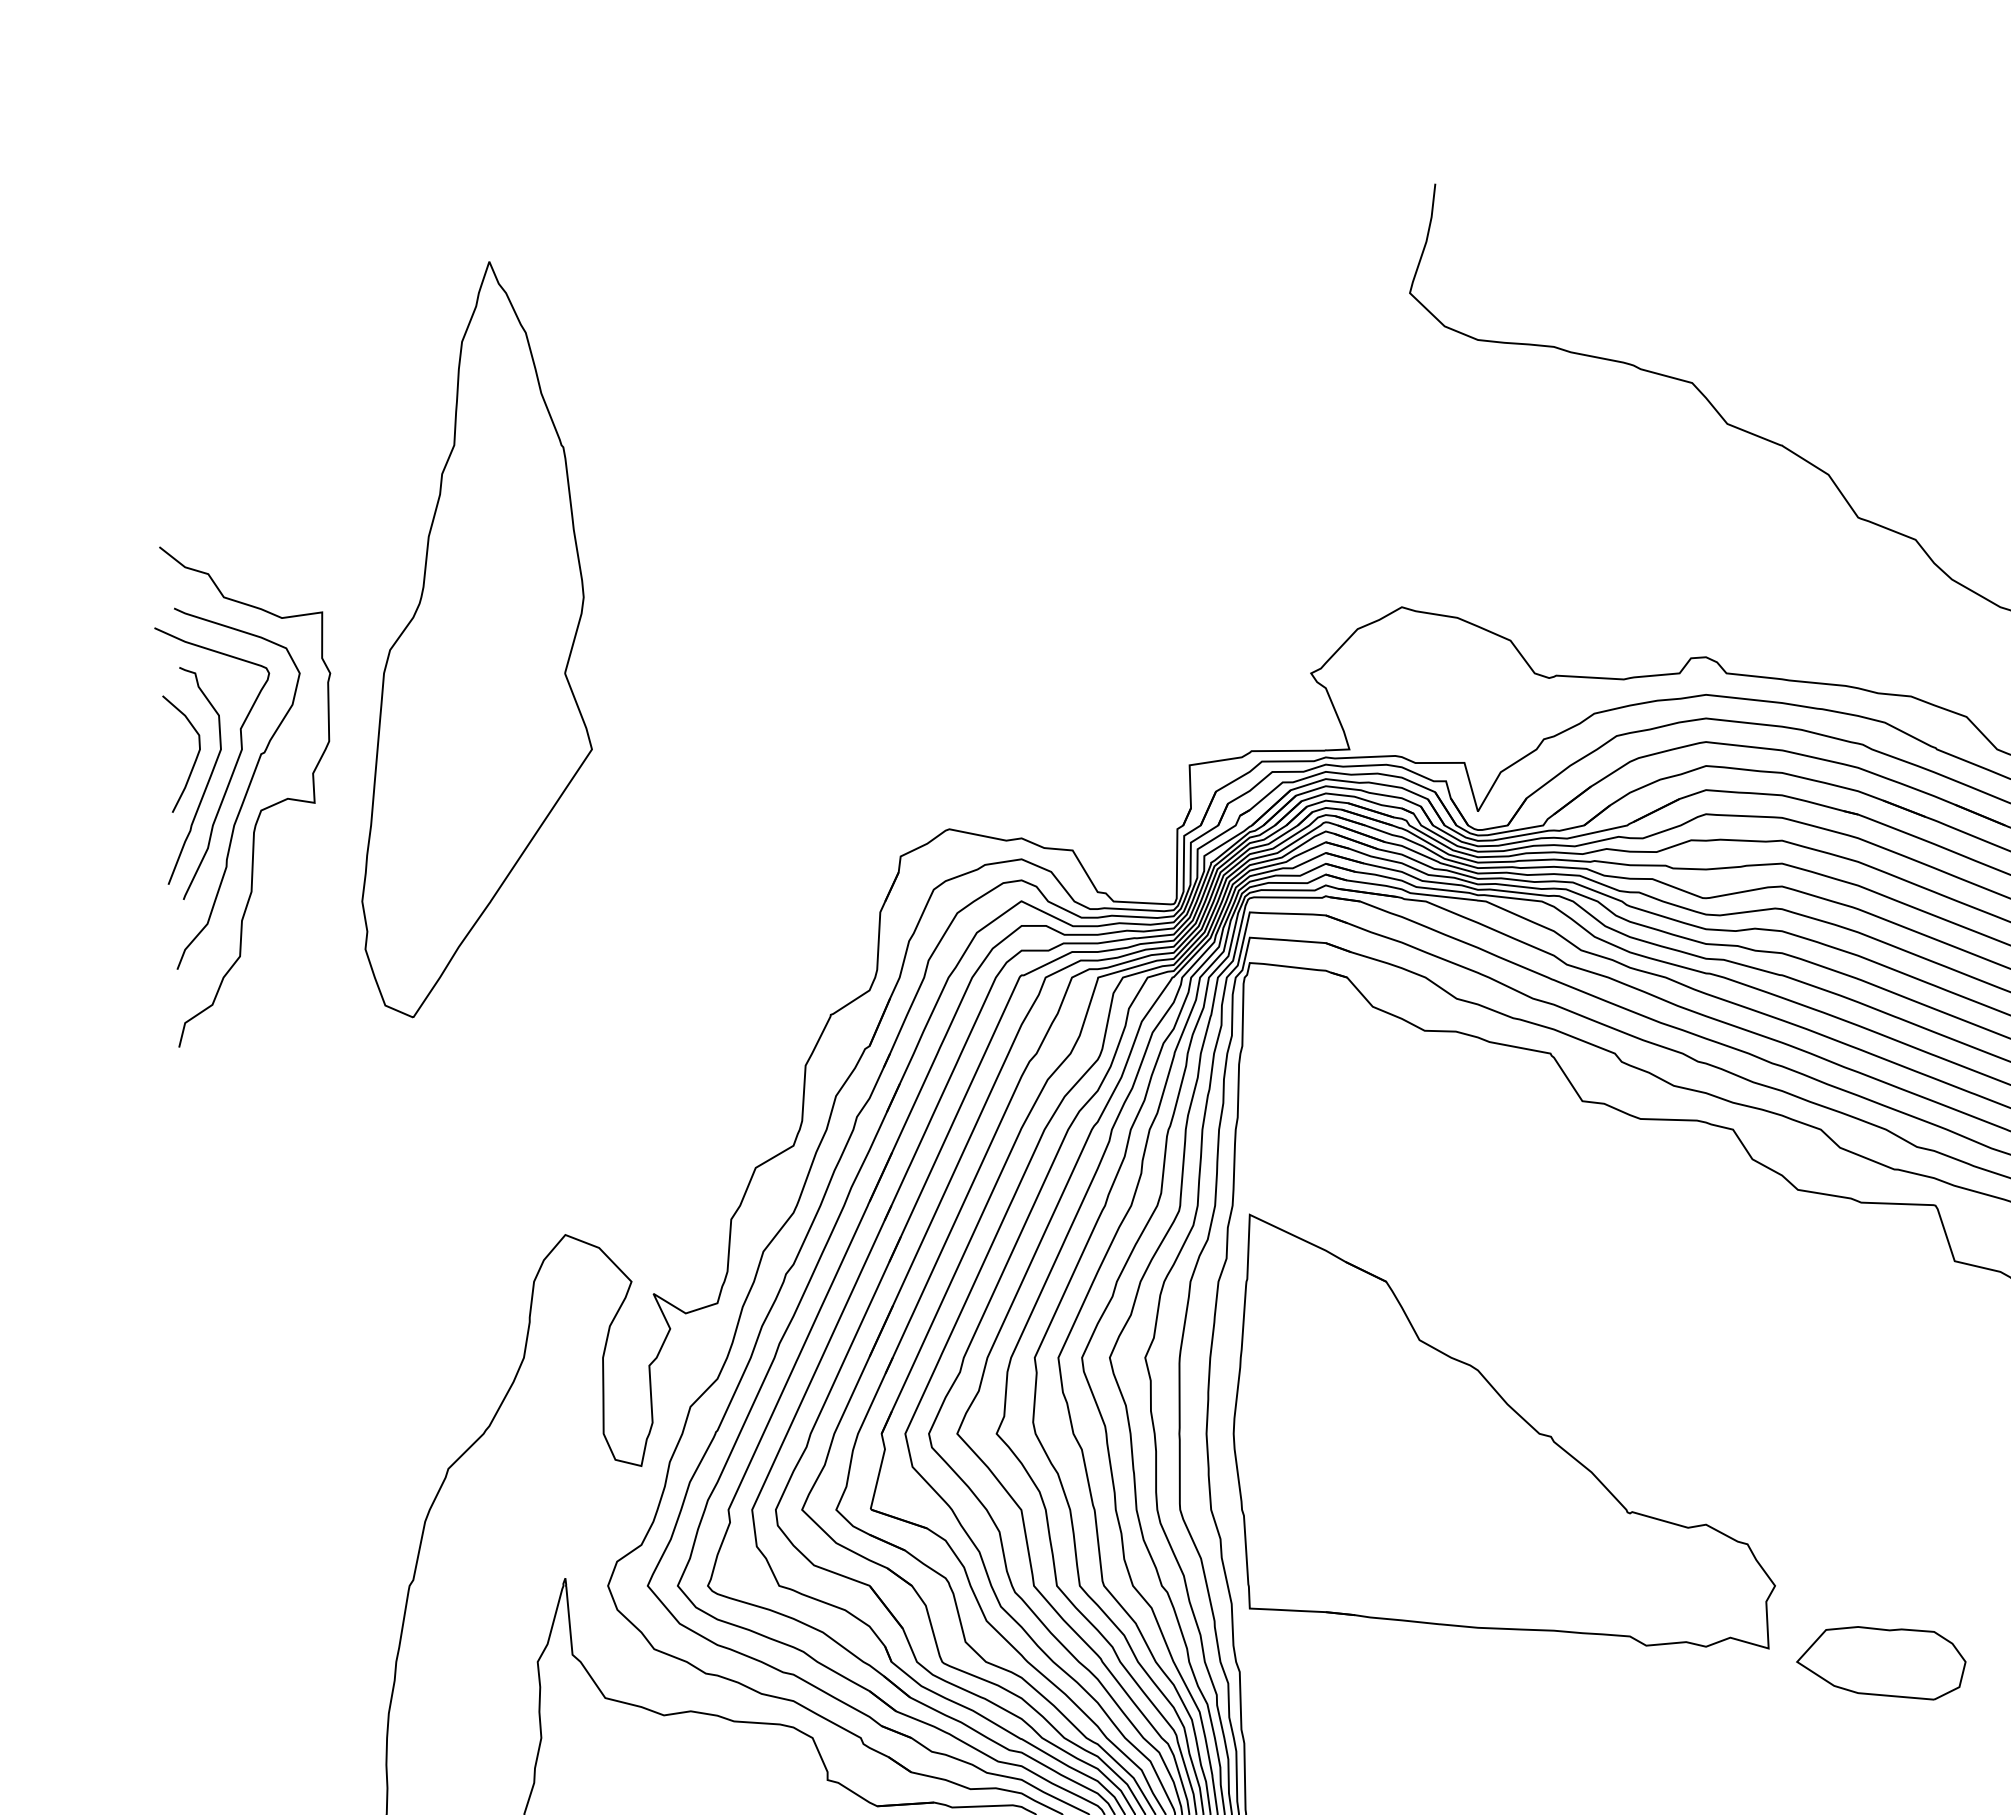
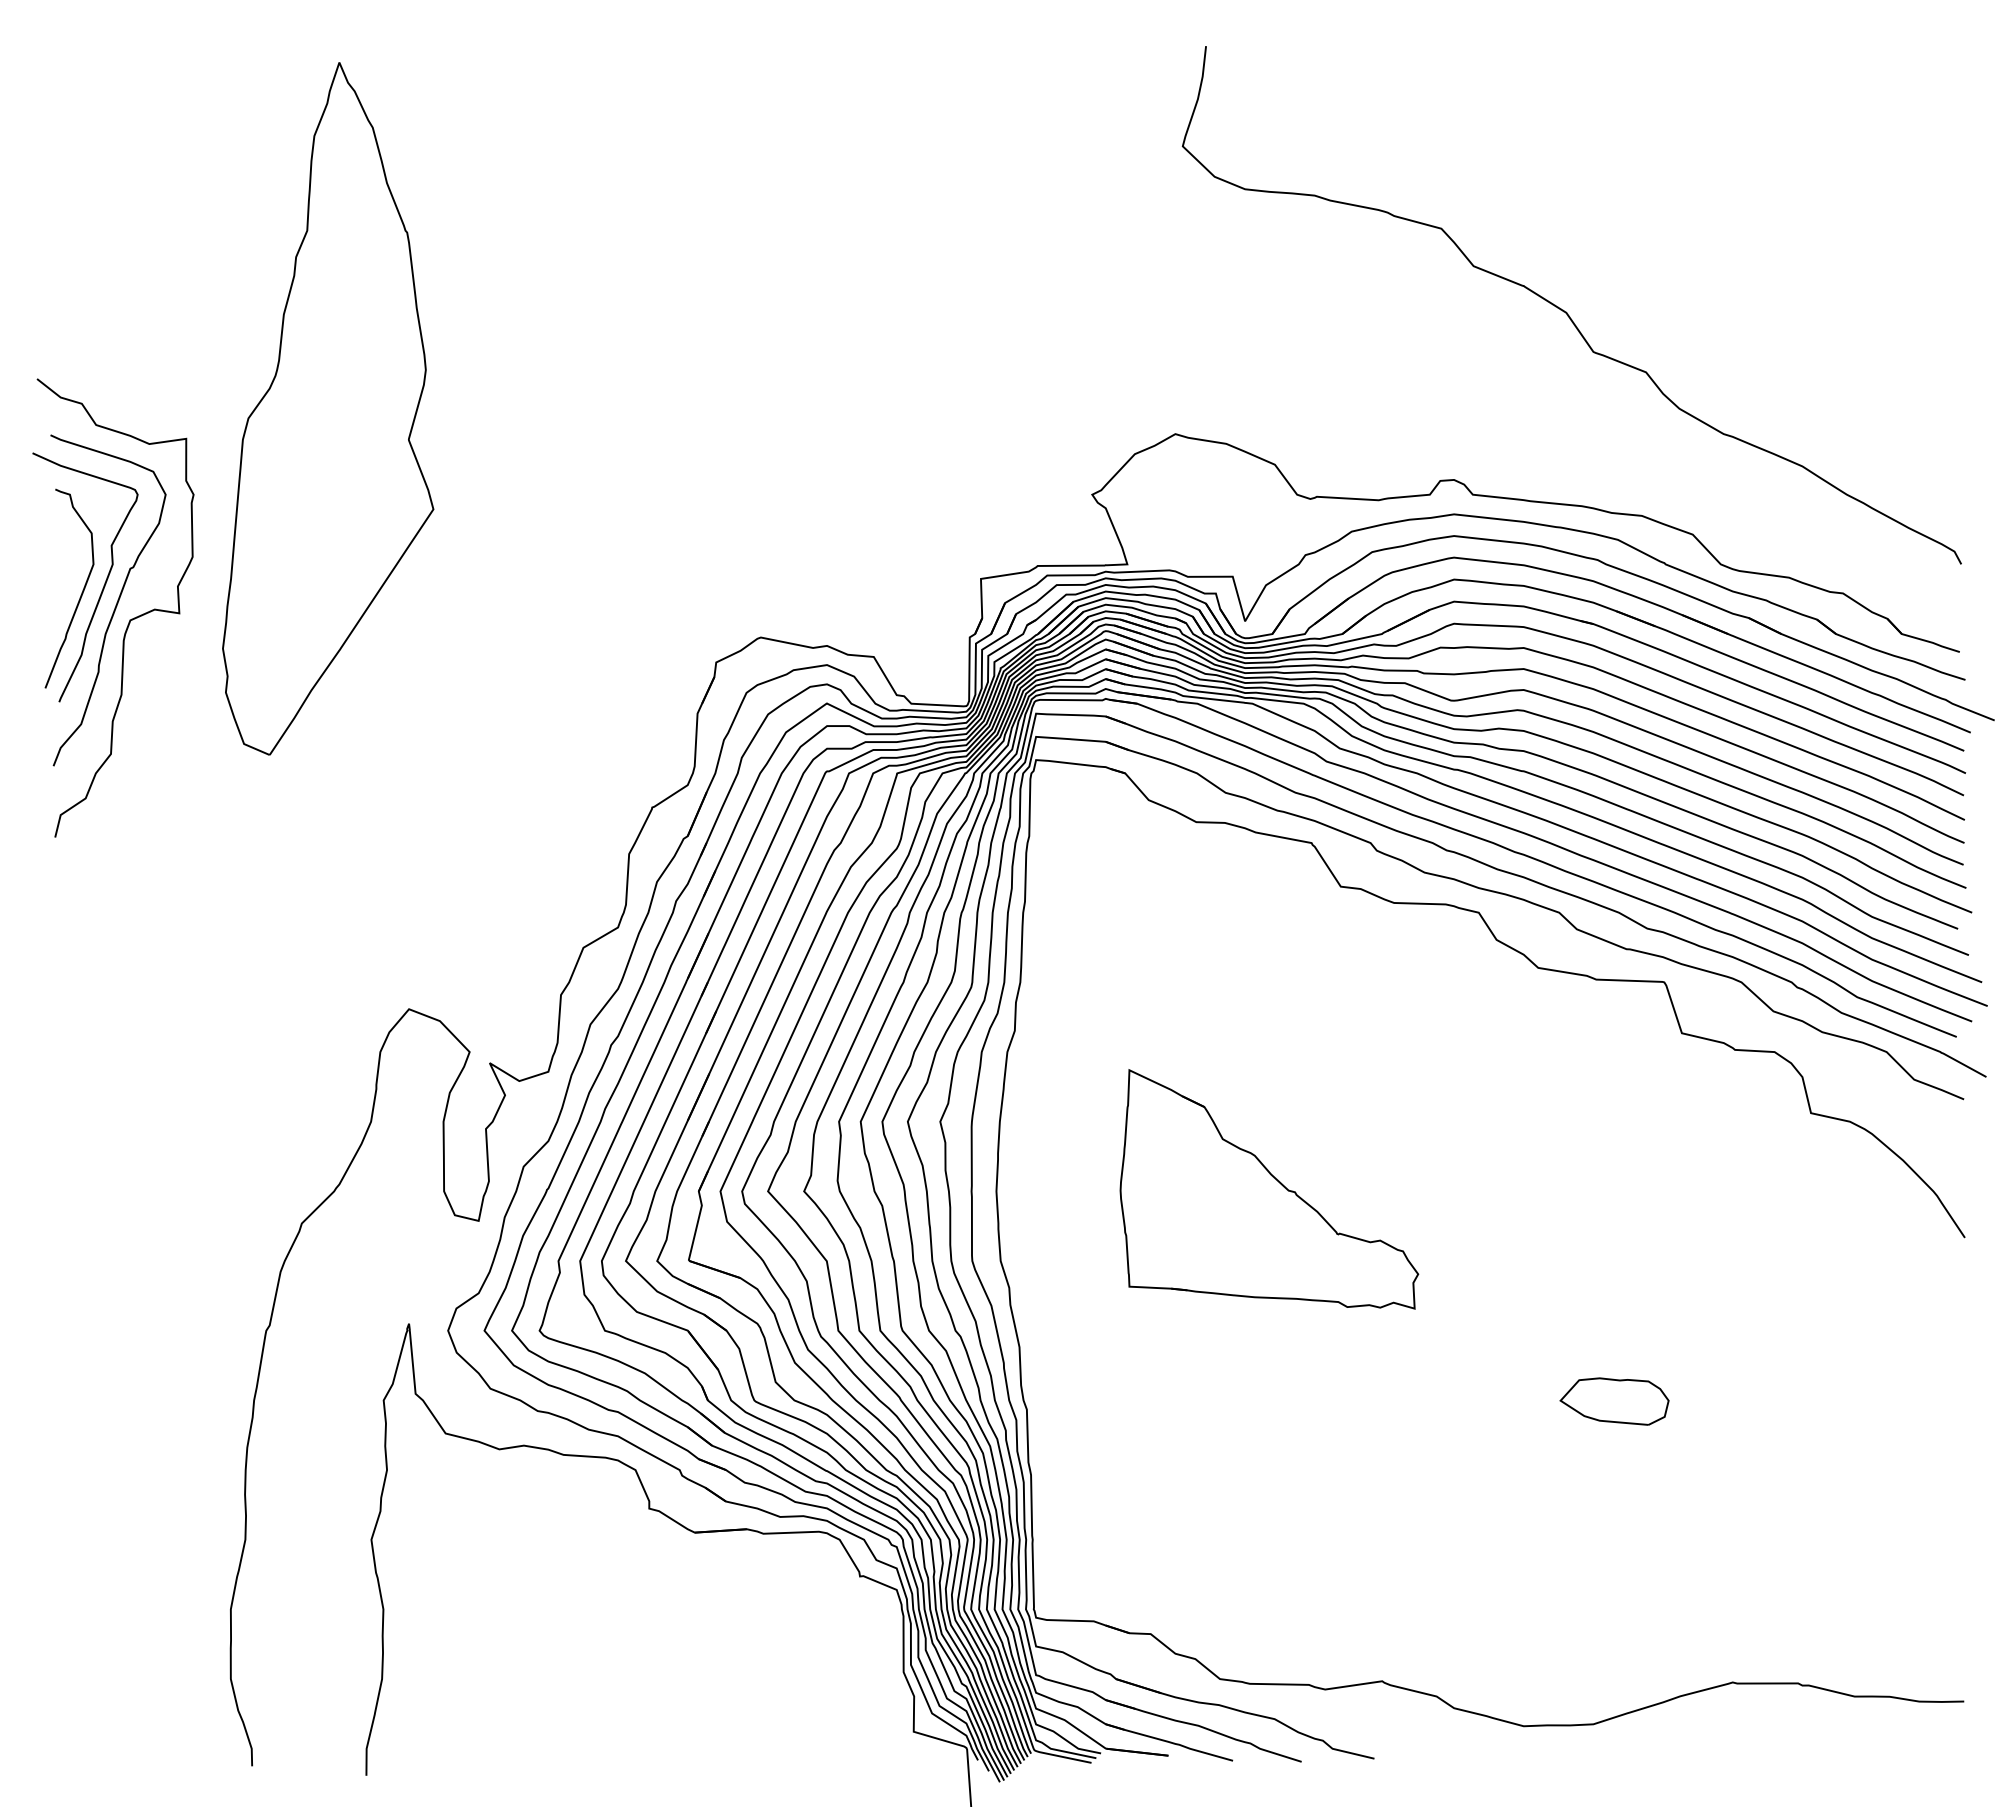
part: (477, 639) -> (328, 408), moved
curve: (194, 759) -> (69, 573), removed
part: (1504, 1431) -> (1269, 1189), size x0.6
part: (1881, 1663) -> (1614, 1401), size x0.7

